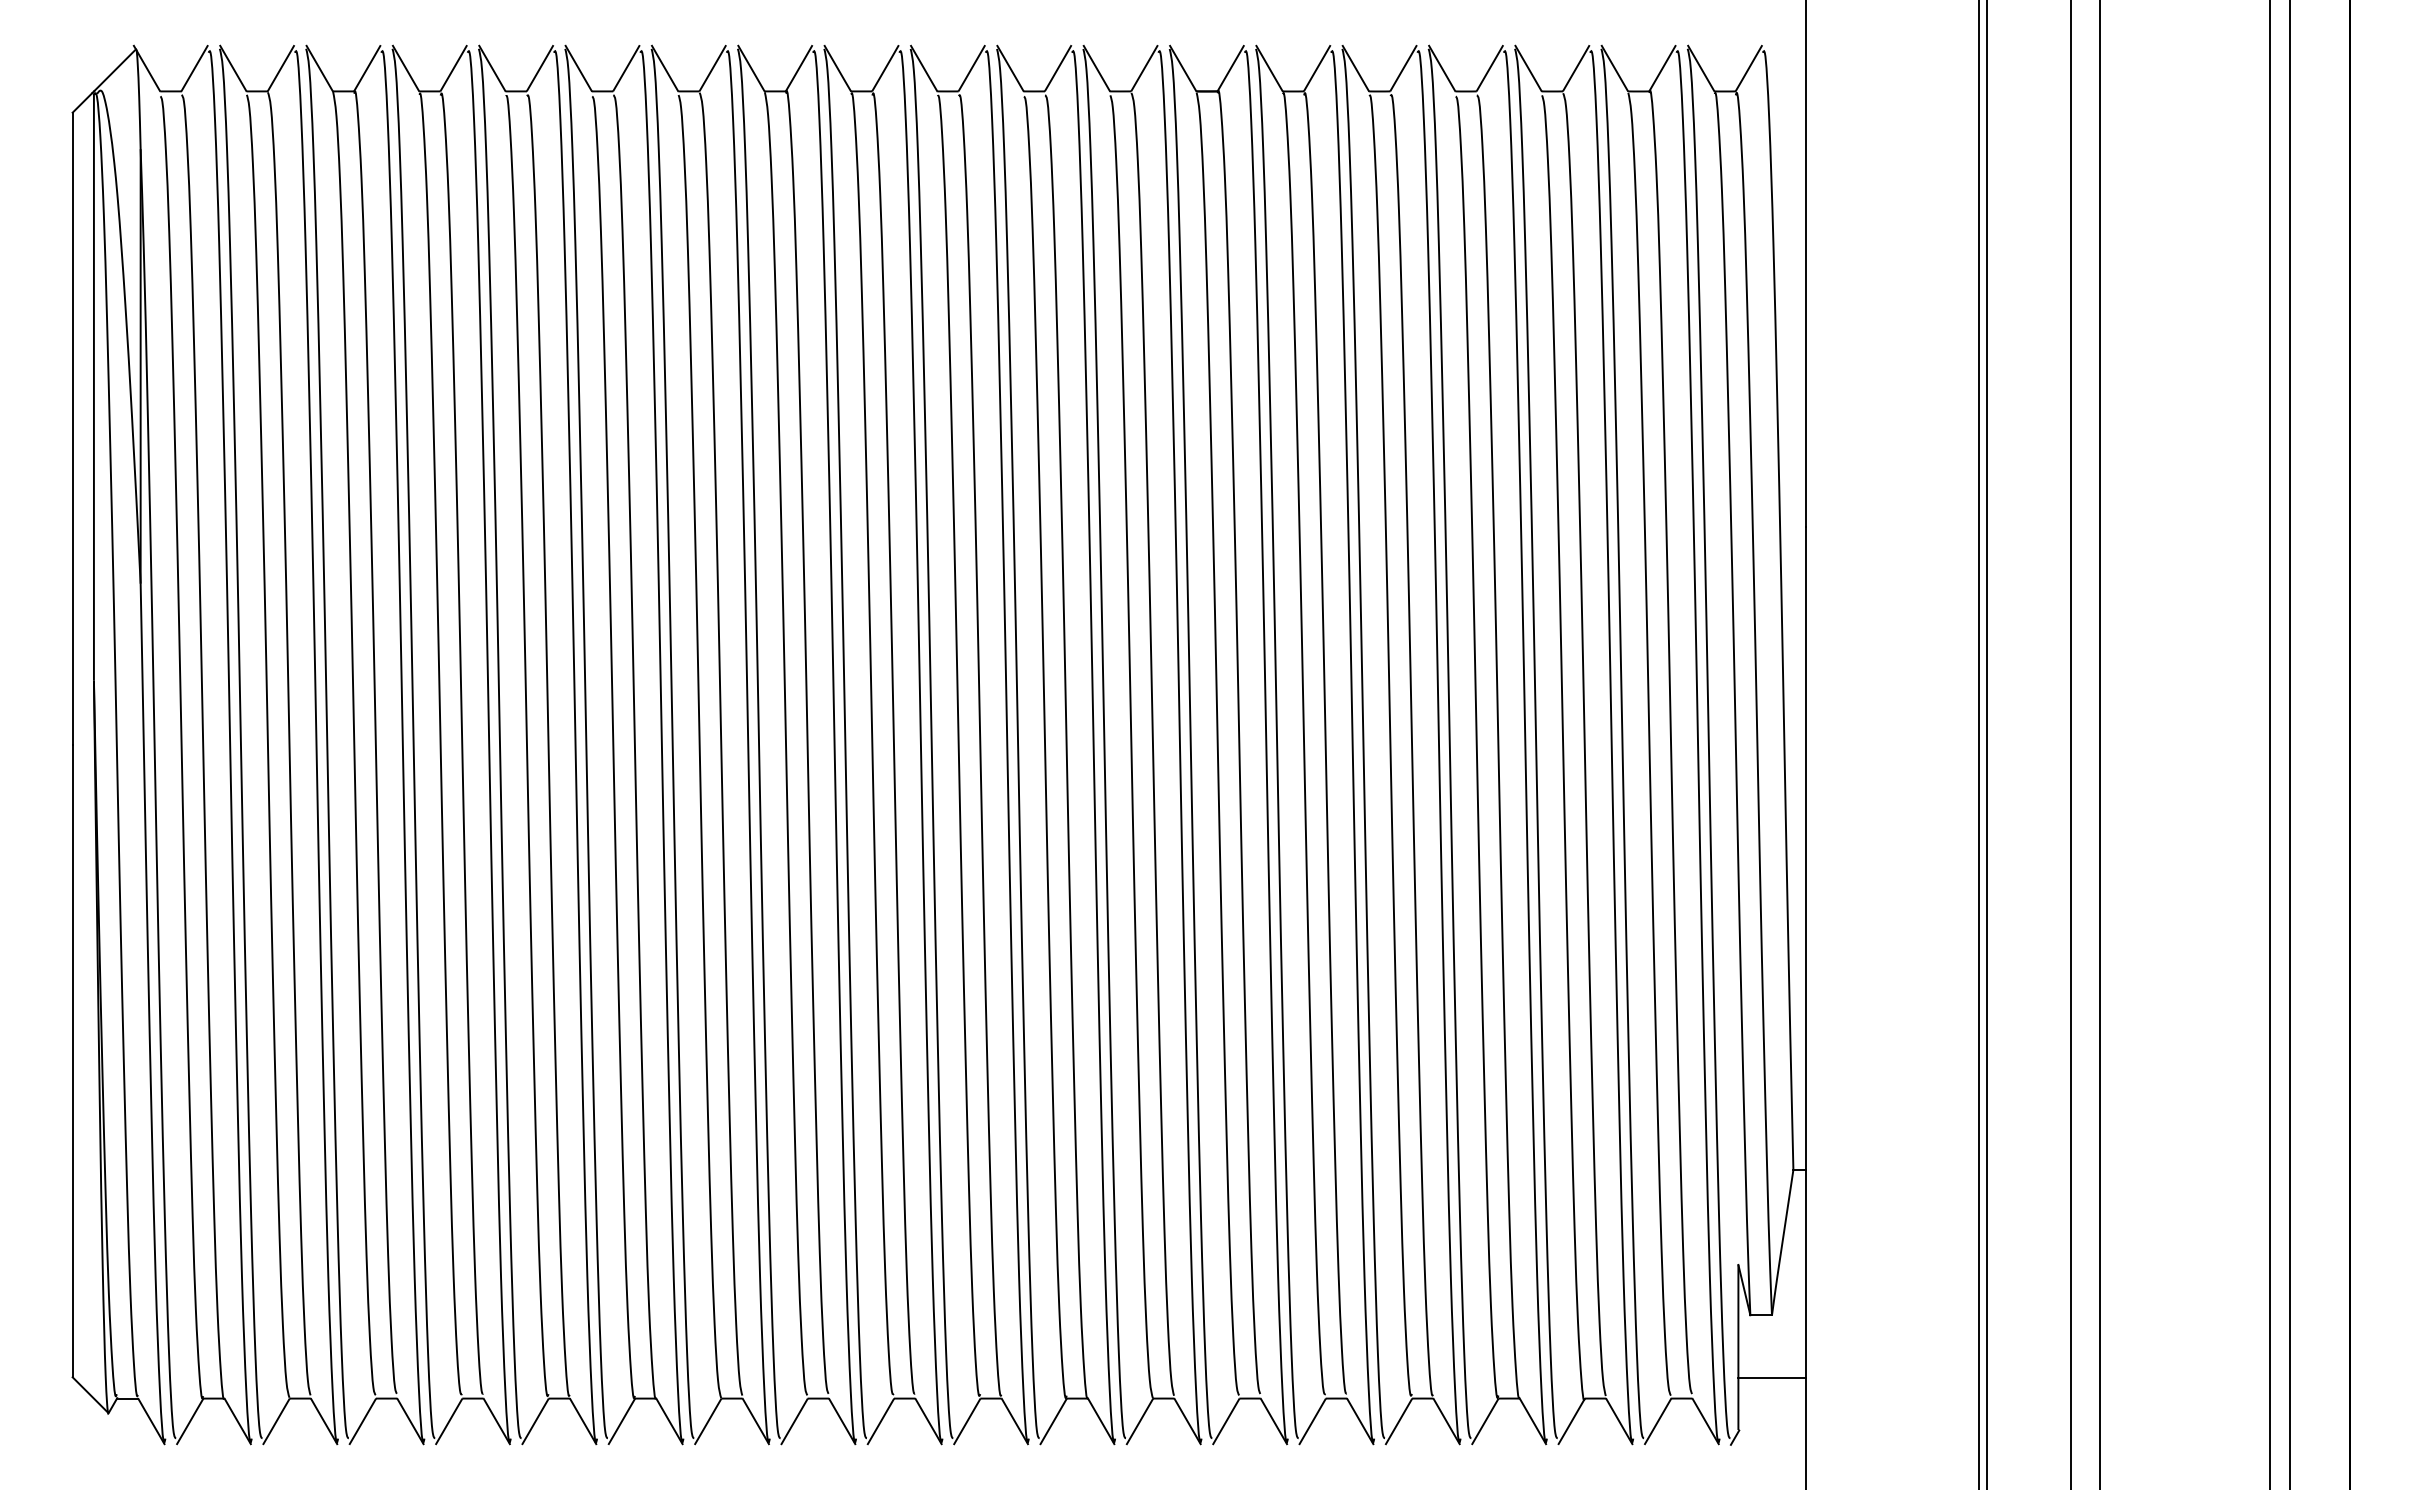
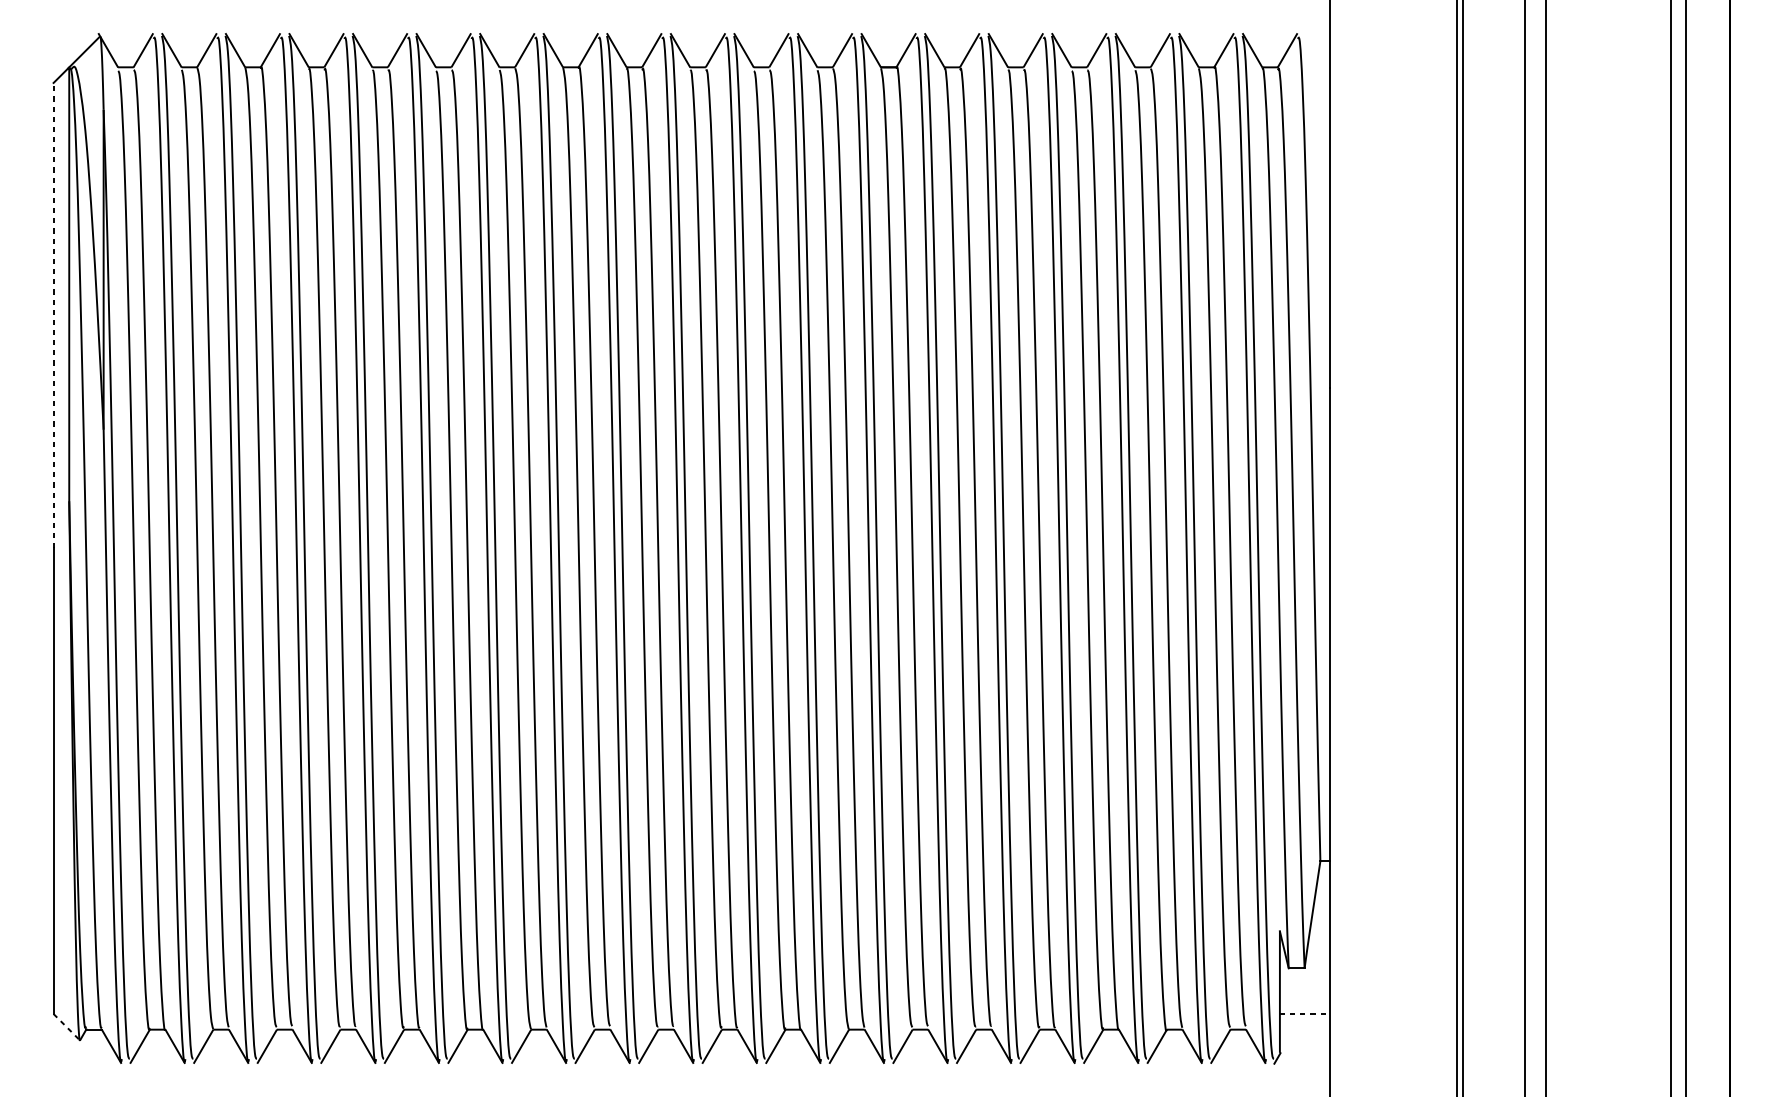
line: (72, 428) -> (53, 315), solid -> dashed
line: (1772, 1377) -> (1305, 1014), solid -> dashed
line: (90, 1395) -> (66, 1027), solid -> dashed

